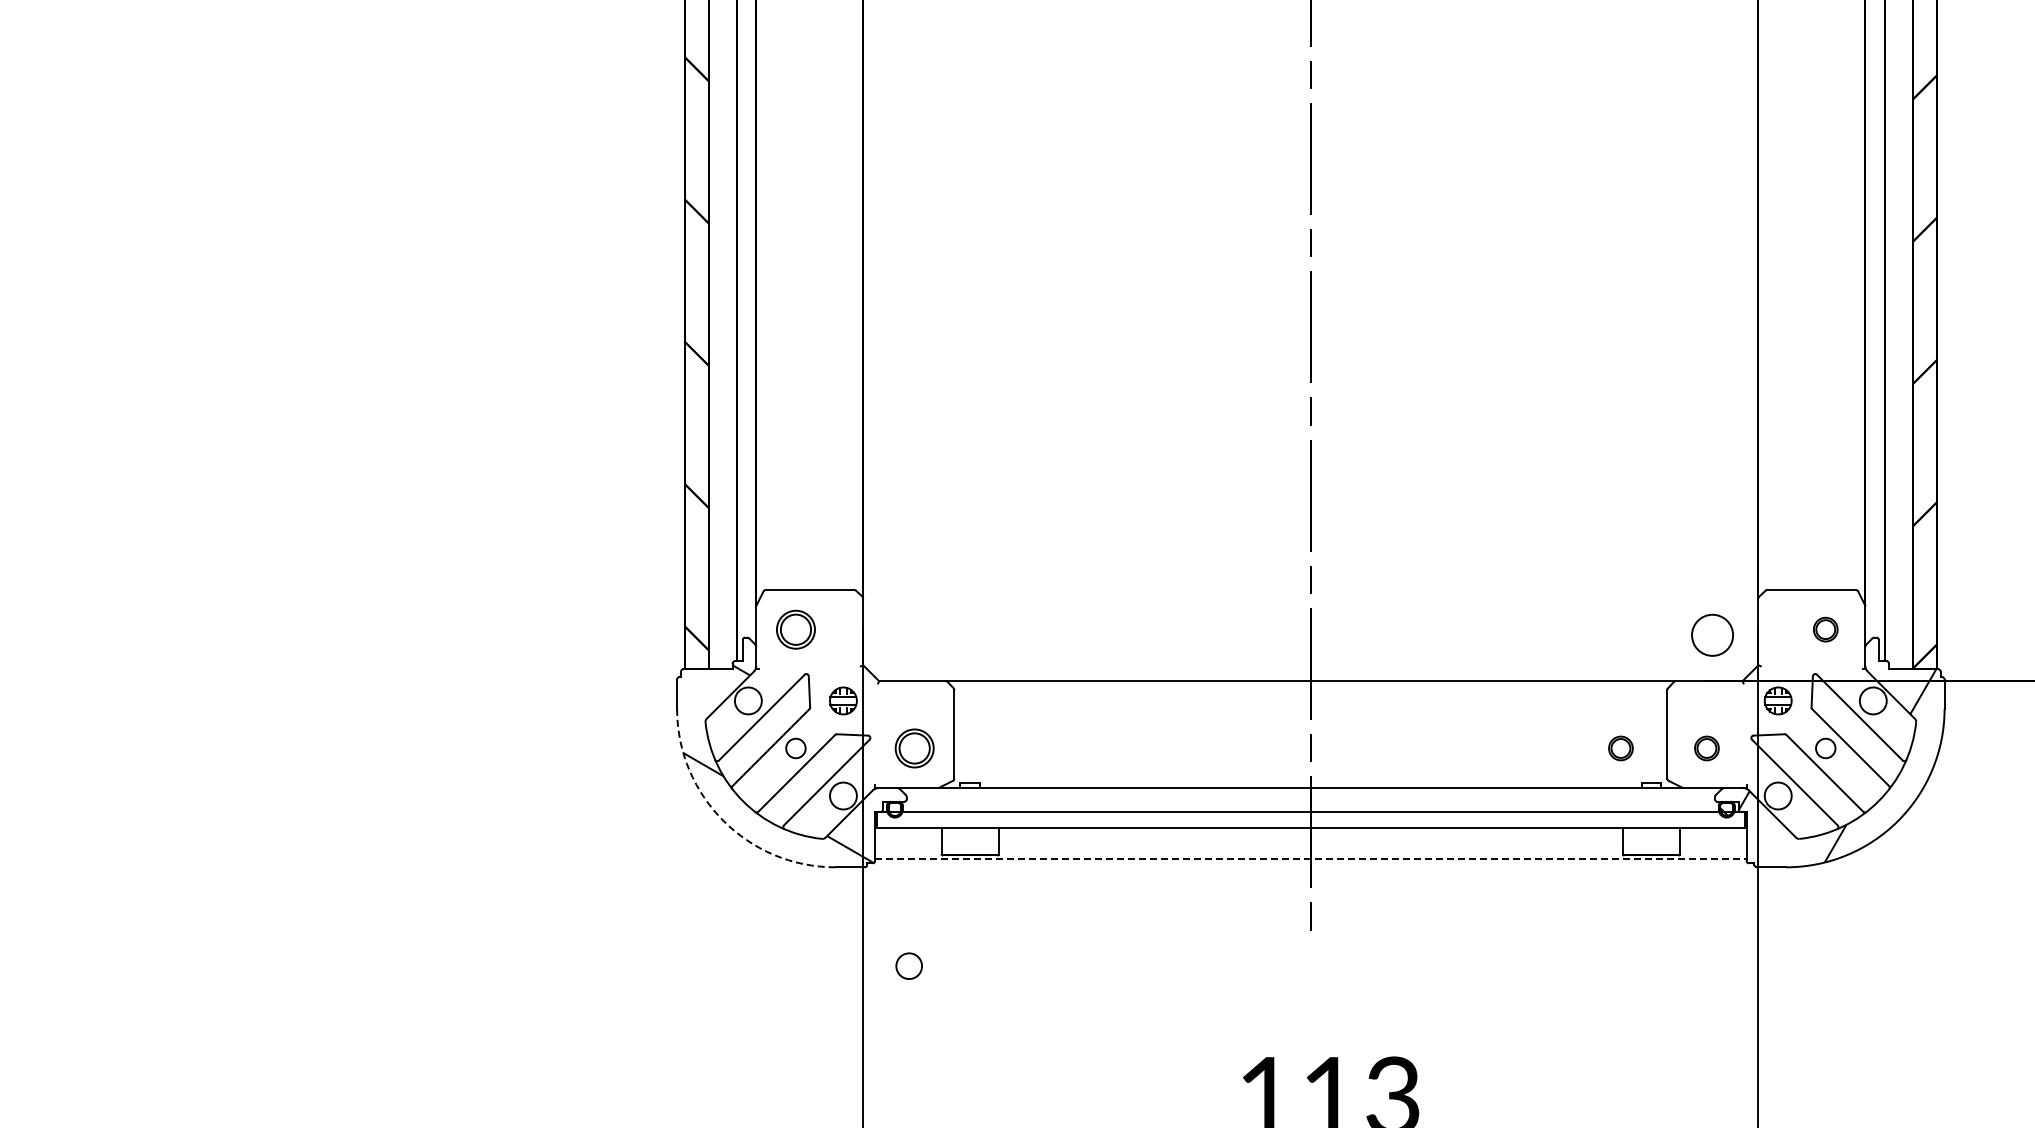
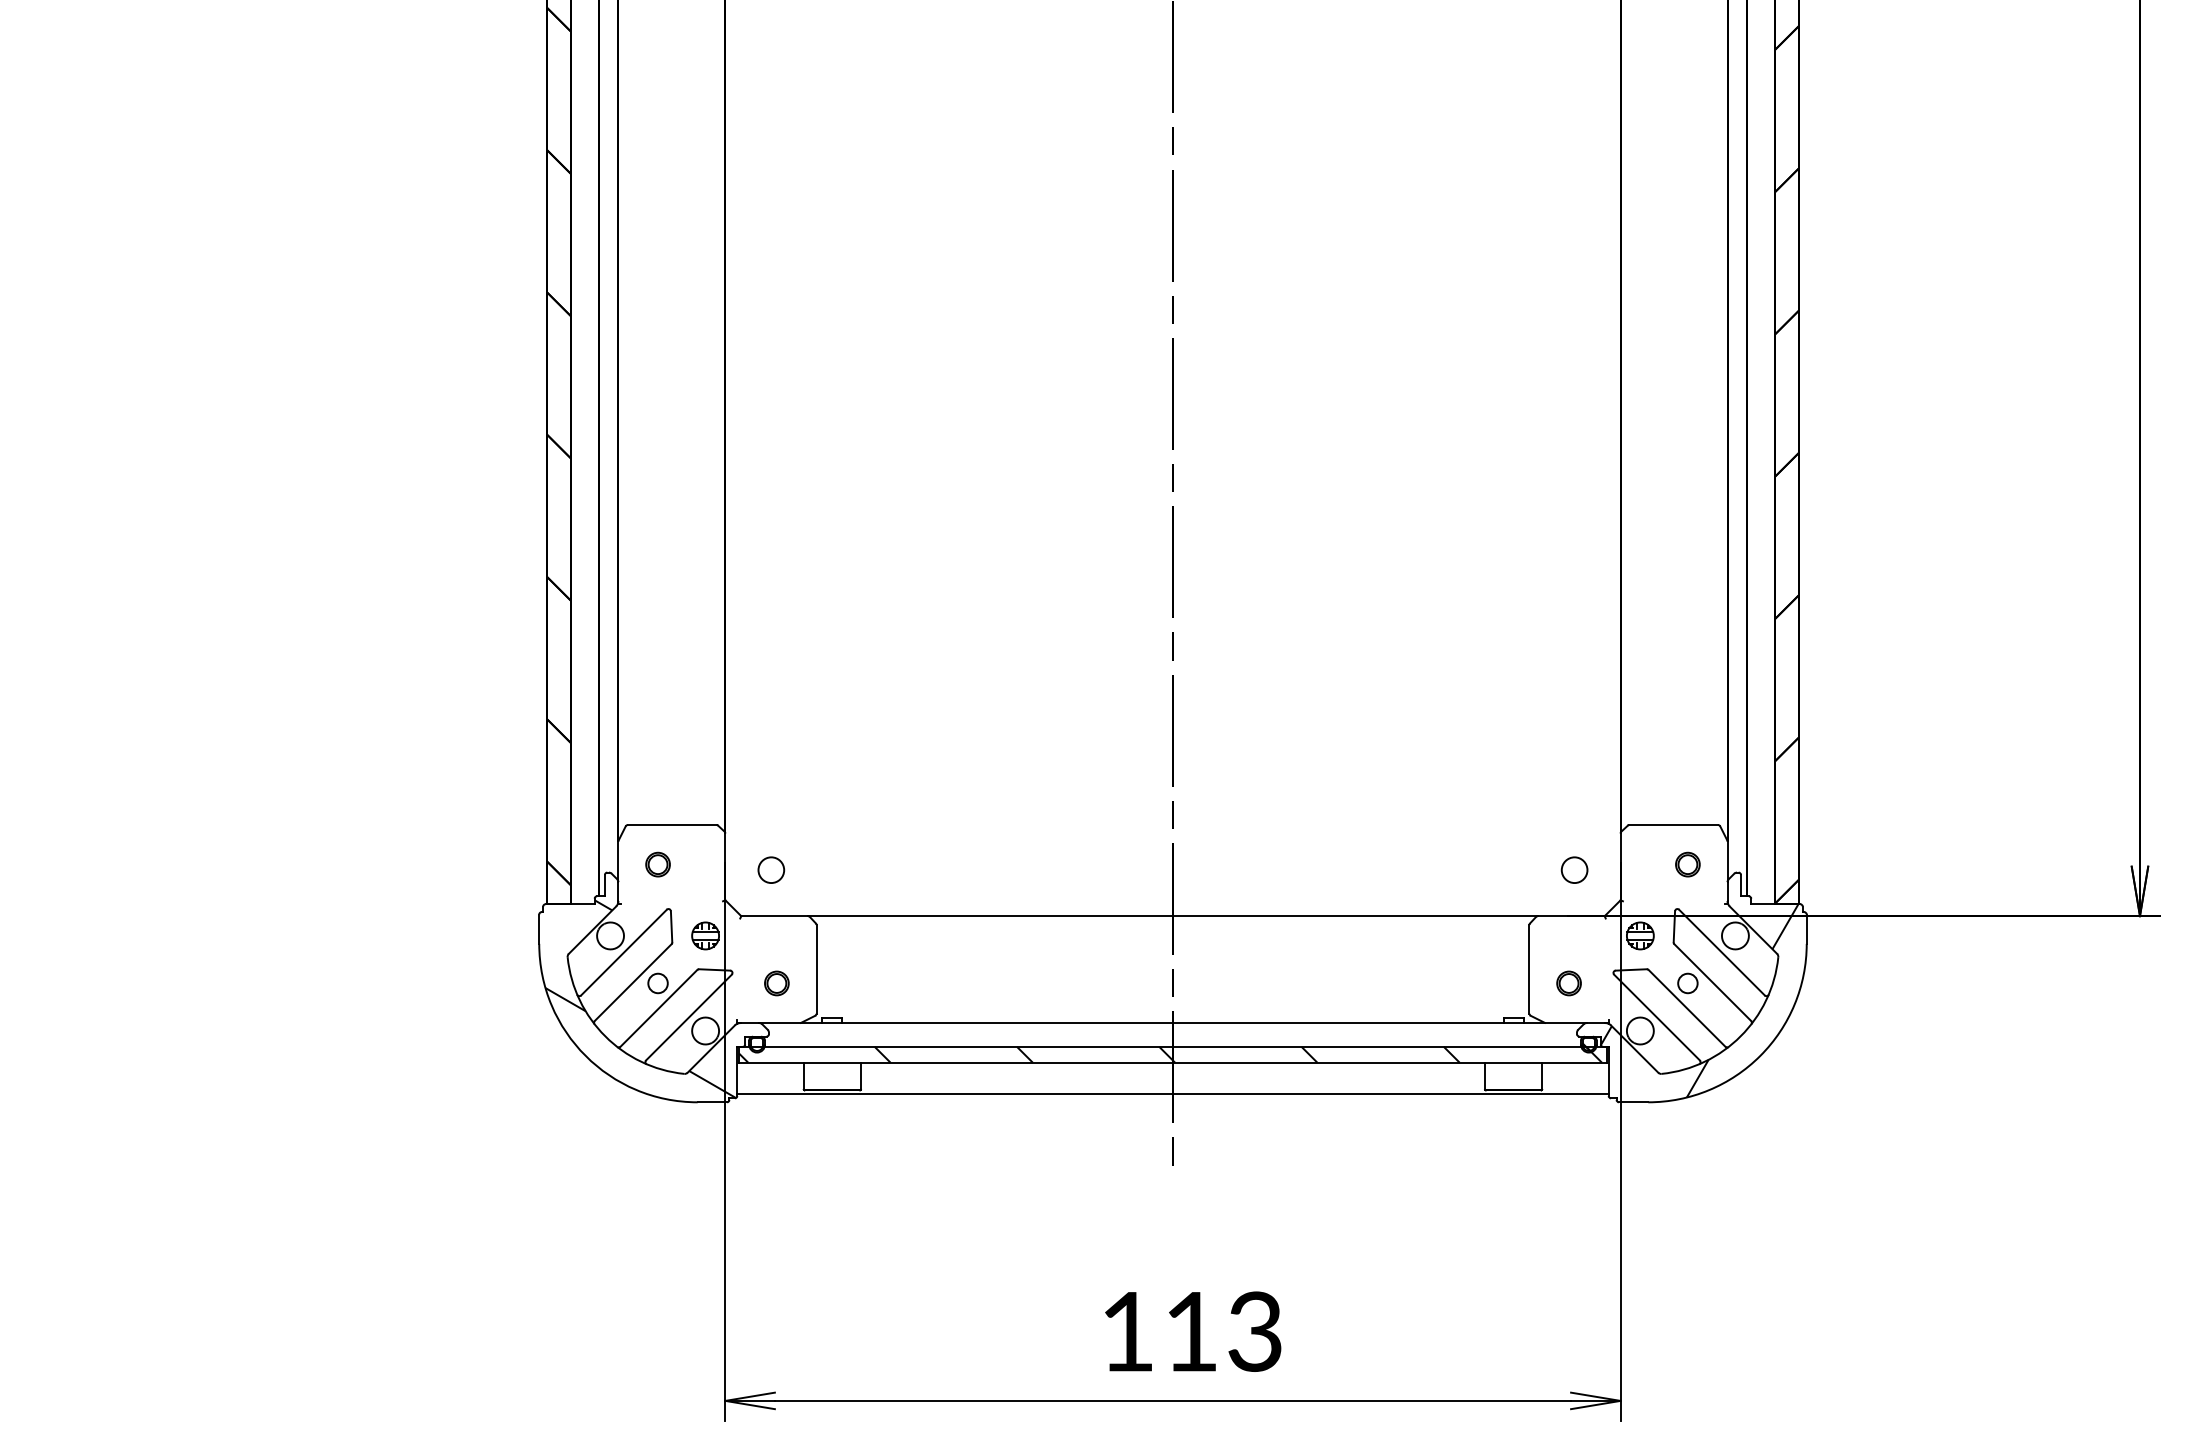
part: (795, 629) -> (657, 864), size x0.62
circle: (1712, 634) -> (1574, 869), size x0.62
part: (914, 748) -> (776, 983), size x0.62
part: (1620, 748) -> (1482, 983), removed
hatch: (1308, 819) -> (1170, 1054), added
arc: (723, 820) -> (585, 1055), dashed -> solid
line: (1310, 859) -> (1172, 1094), dashed -> solid
circle: (909, 965) -> (771, 869), moved

